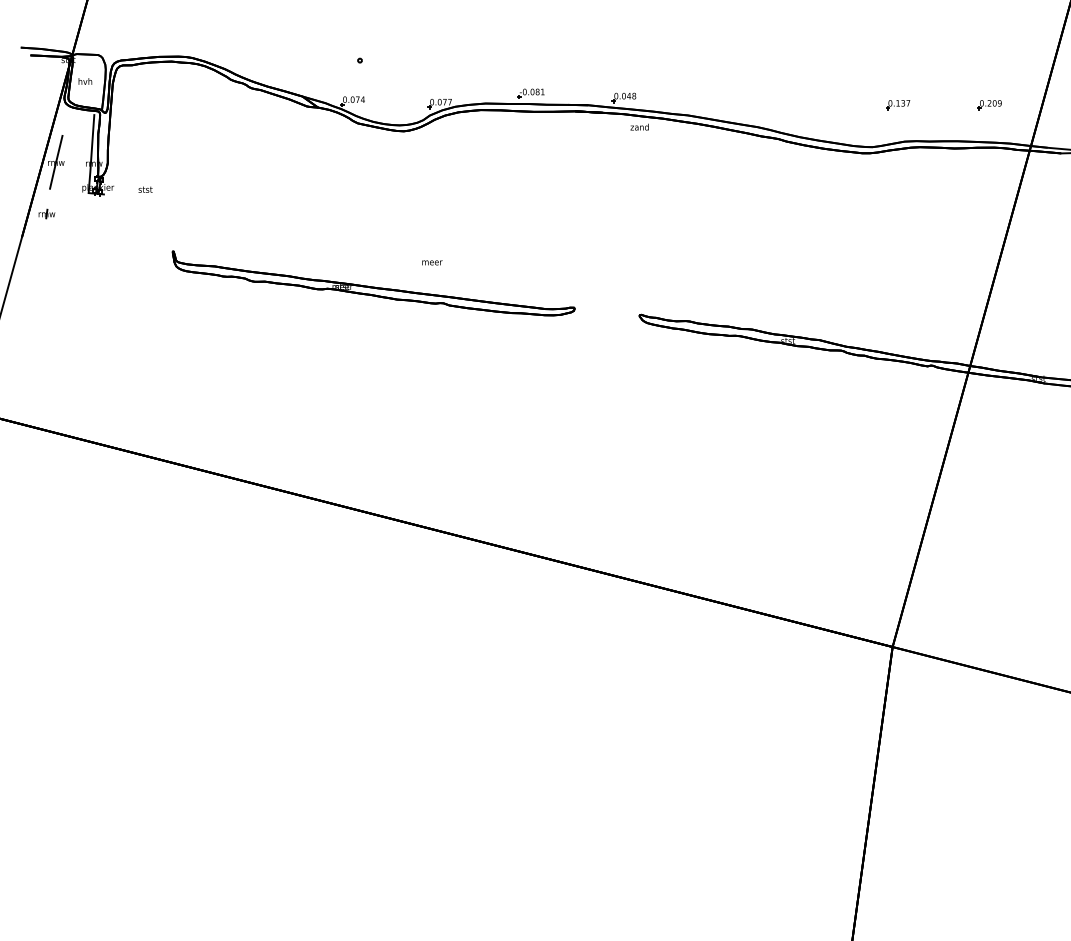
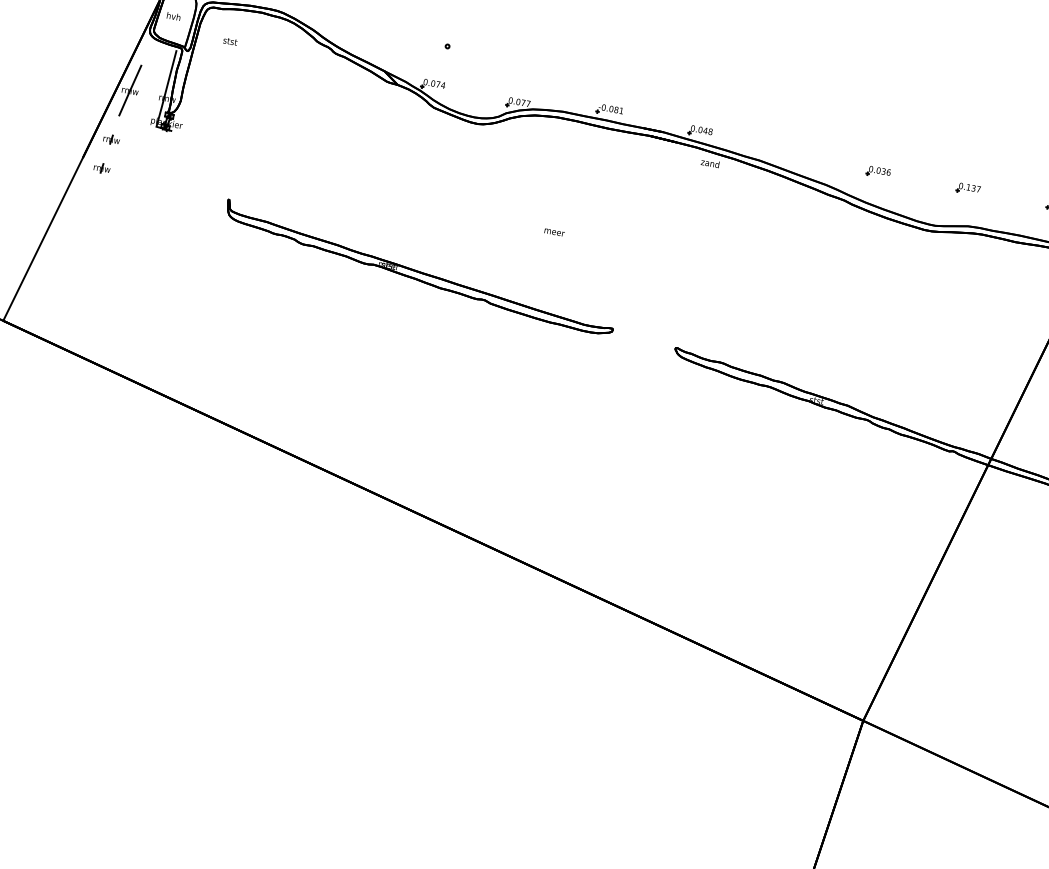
part: (806, 105) -> (878, 172), added
text: (145, 189) -> (230, 41), moved
part: (42, 243) -> (101, 167), added
text: (432, 262) -> (554, 232), moved

